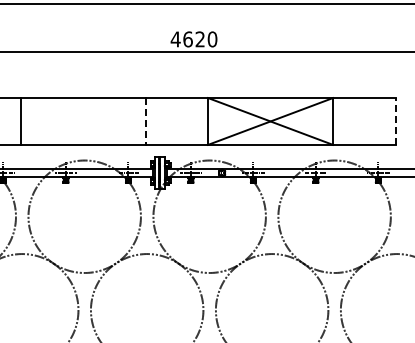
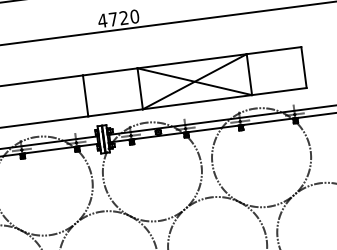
text: (187, 39) -> (112, 19), 4620 -> 4720
line: (395, 120) -> (303, 66), dashed -> solid
line: (145, 121) -> (85, 95), dashed -> solid

